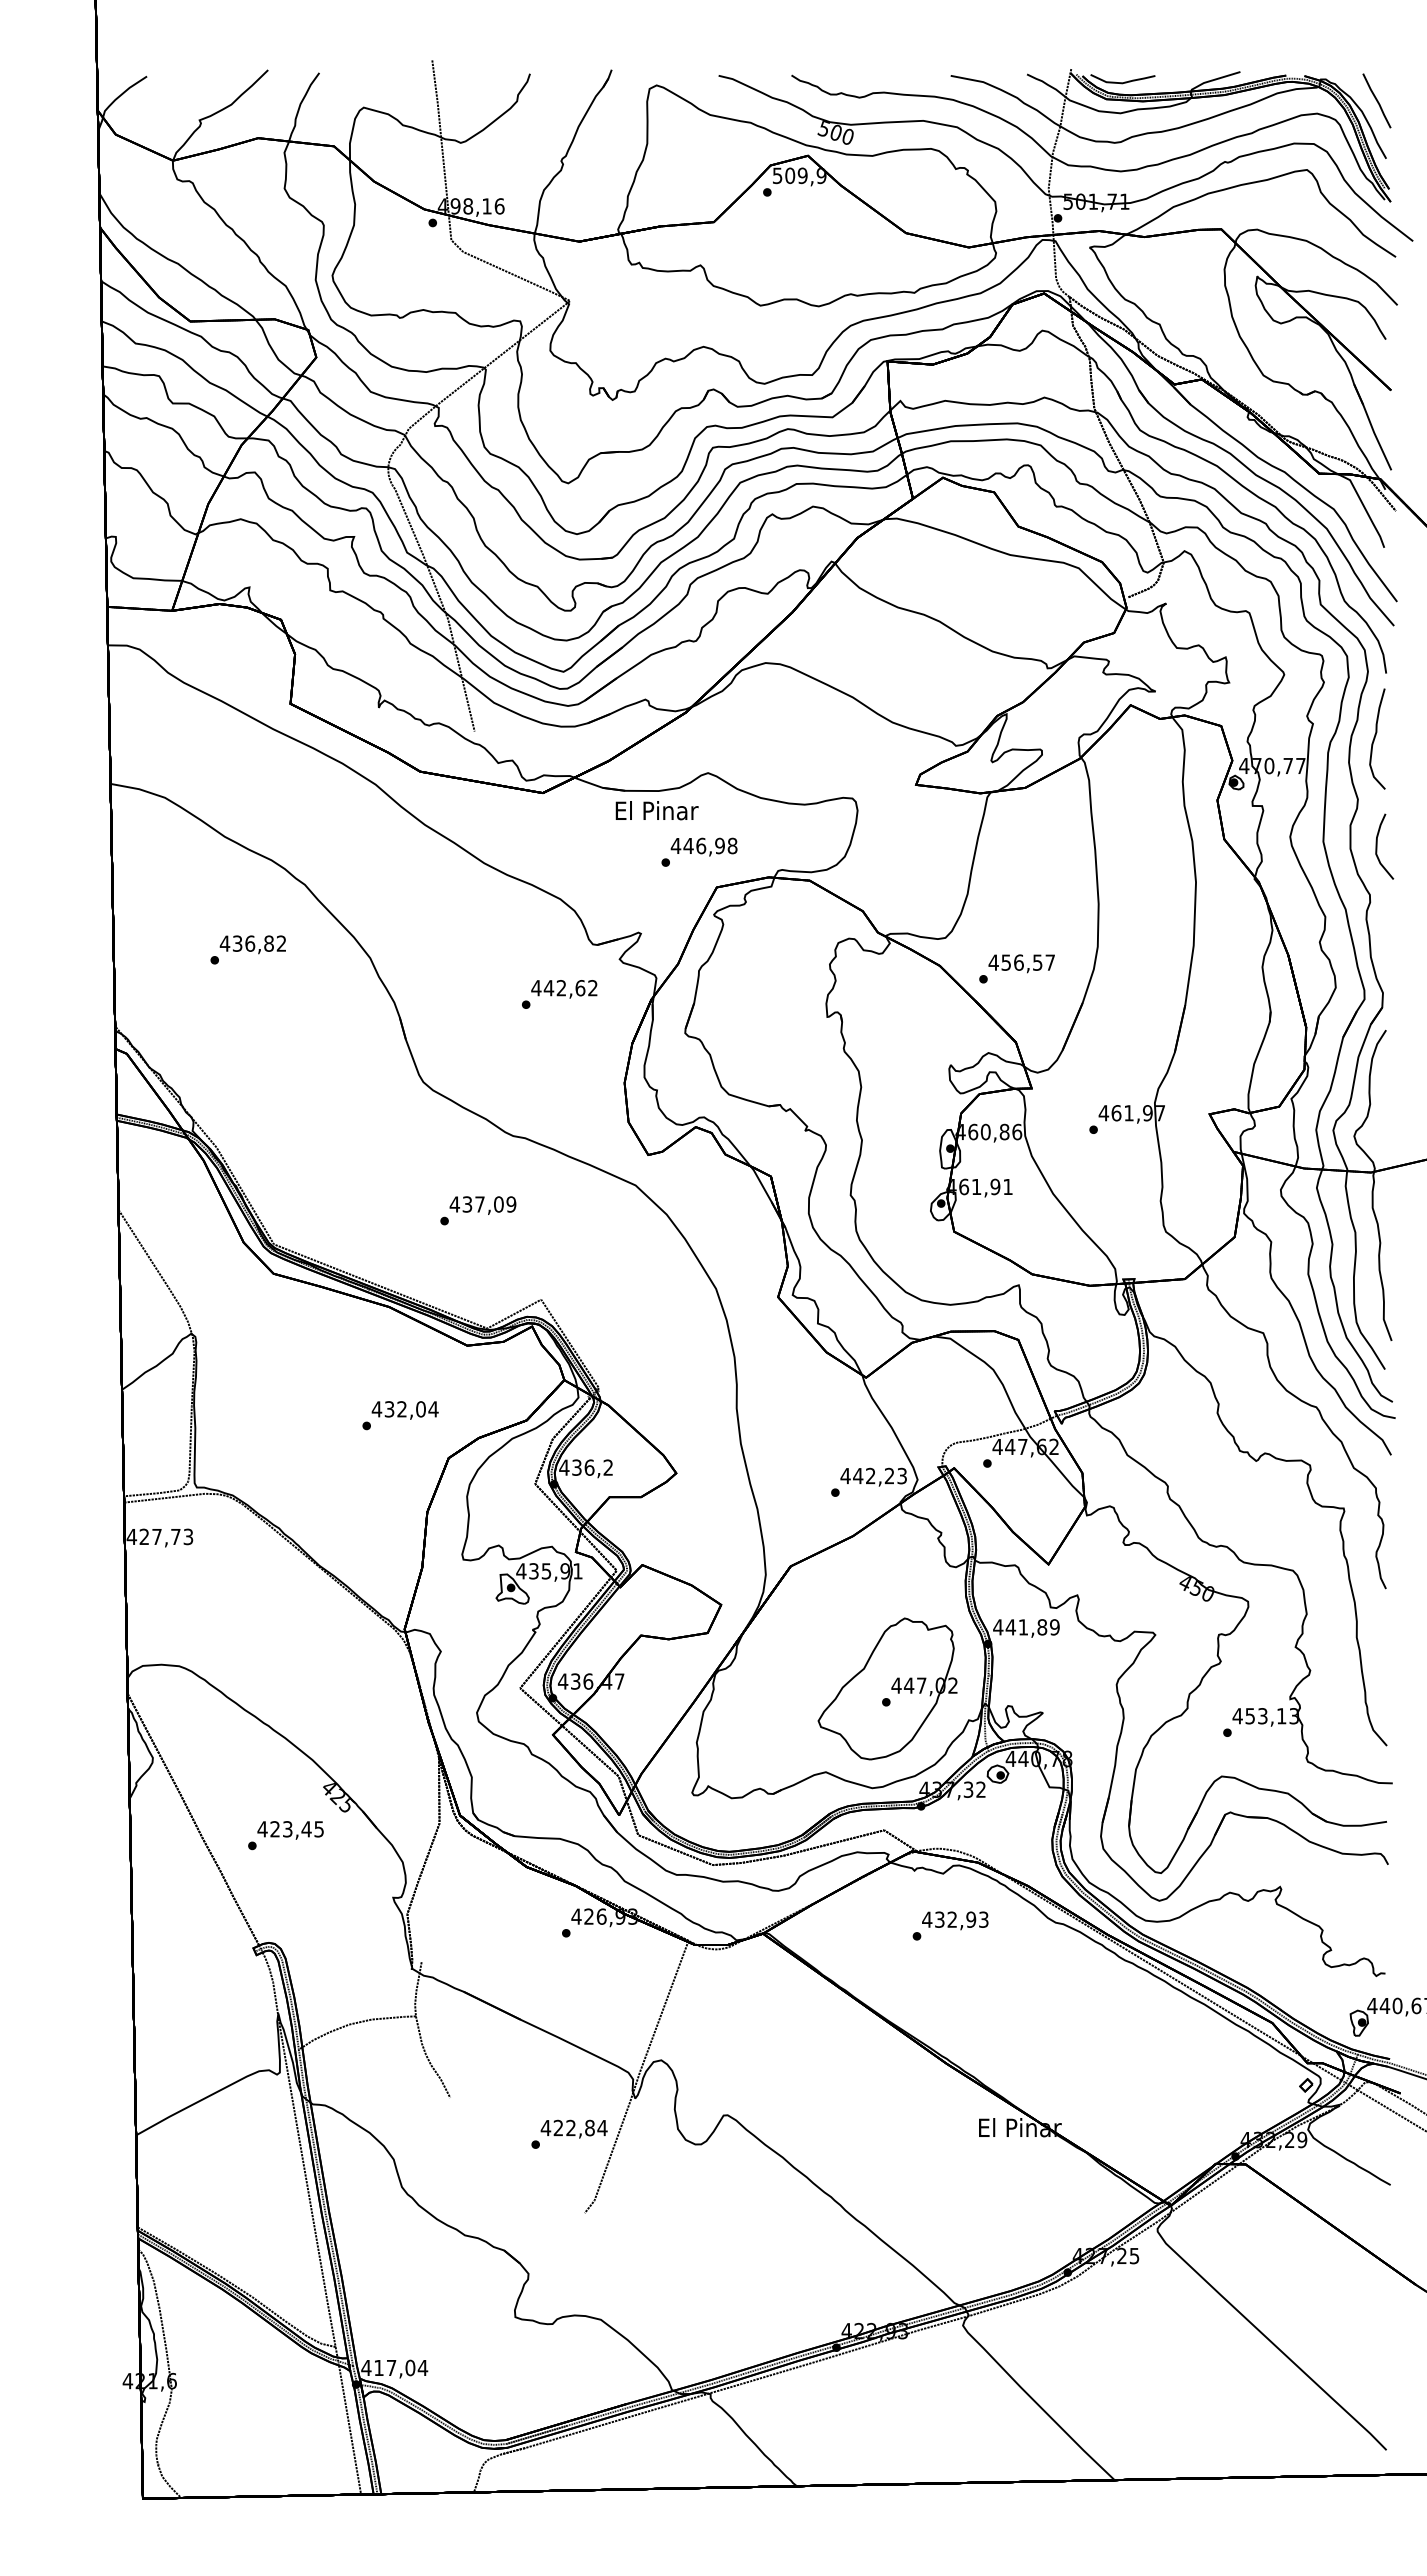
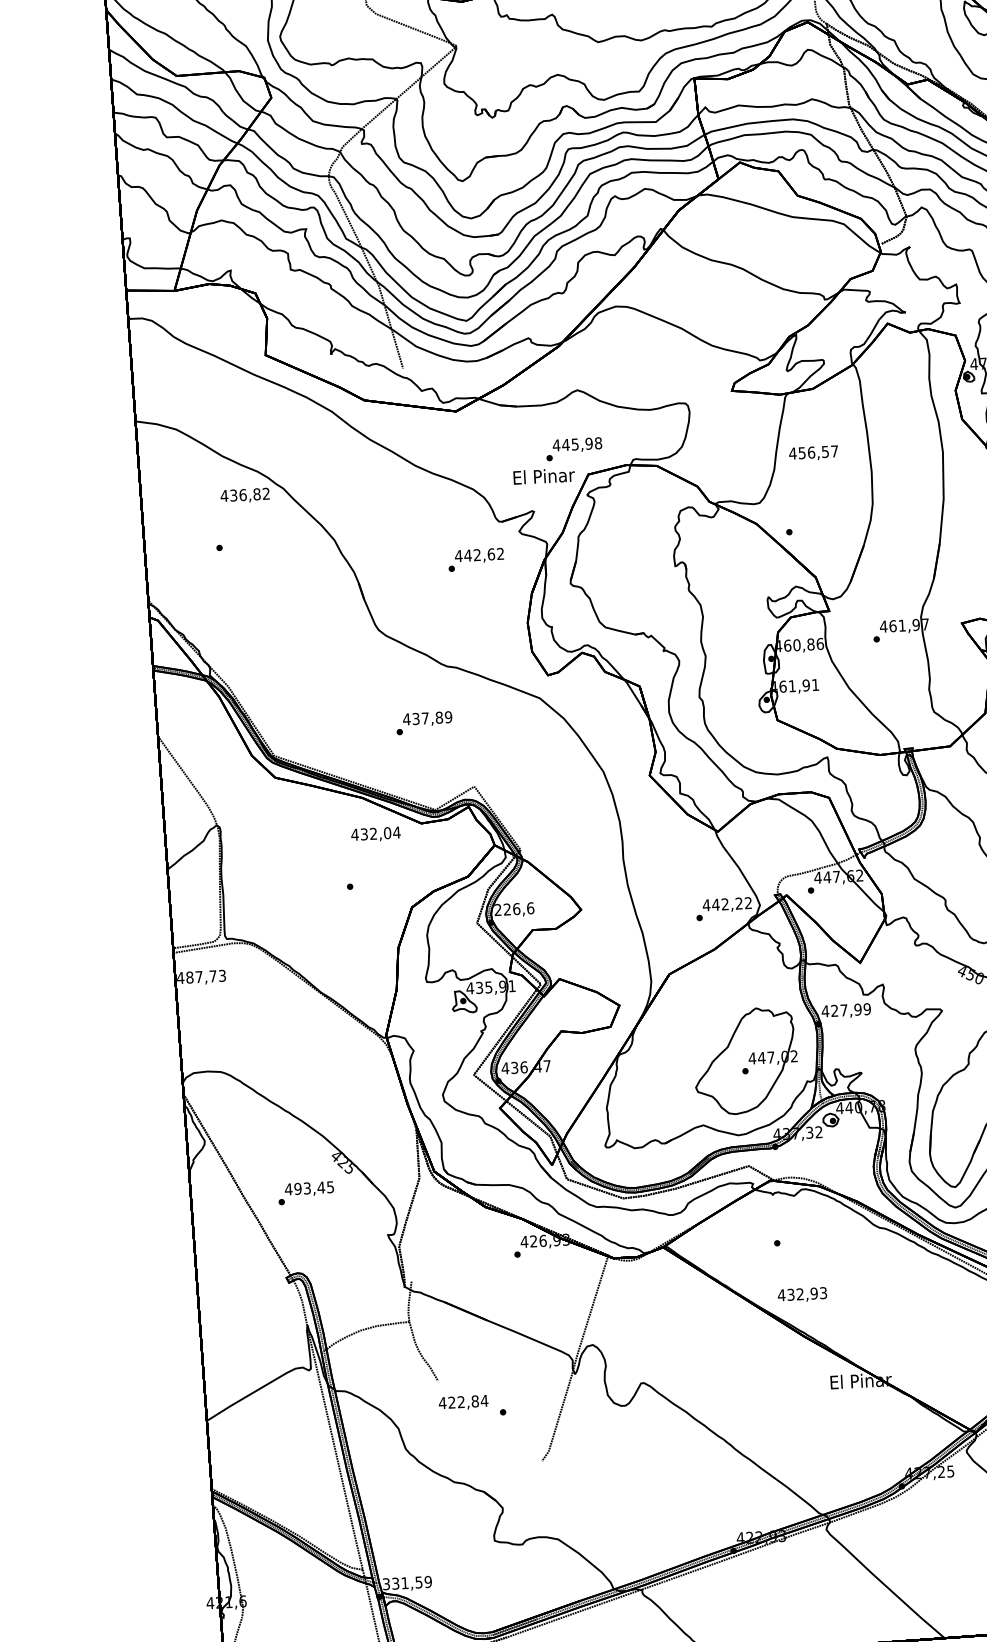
text: (656, 810) -> (543, 476), moved
text: (701, 845) -> (575, 444), 446,98 -> 445,98
text: (252, 944) -> (244, 495), moved
text: (1021, 963) -> (813, 453), moved
text: (498, 1204) -> (439, 717), 437,09 -> 437,89
text: (404, 1410) -> (375, 834), moved
text: (586, 1467) -> (514, 909), 436,2 -> 226,6
text: (901, 1476) -> (747, 903), 442,23 -> 442,22
text: (144, 1536) -> (189, 977), 427,73 -> 487,73
text: (1026, 1627) -> (846, 1010), 441,89 -> 427,99
text: (275, 1829) -> (298, 1189), 423,45 -> 493,45
text: (955, 1920) -> (802, 1294), moved
text: (573, 2128) -> (463, 1402), moved
text: (394, 2367) -> (407, 1582), 417,04 -> 331,59

